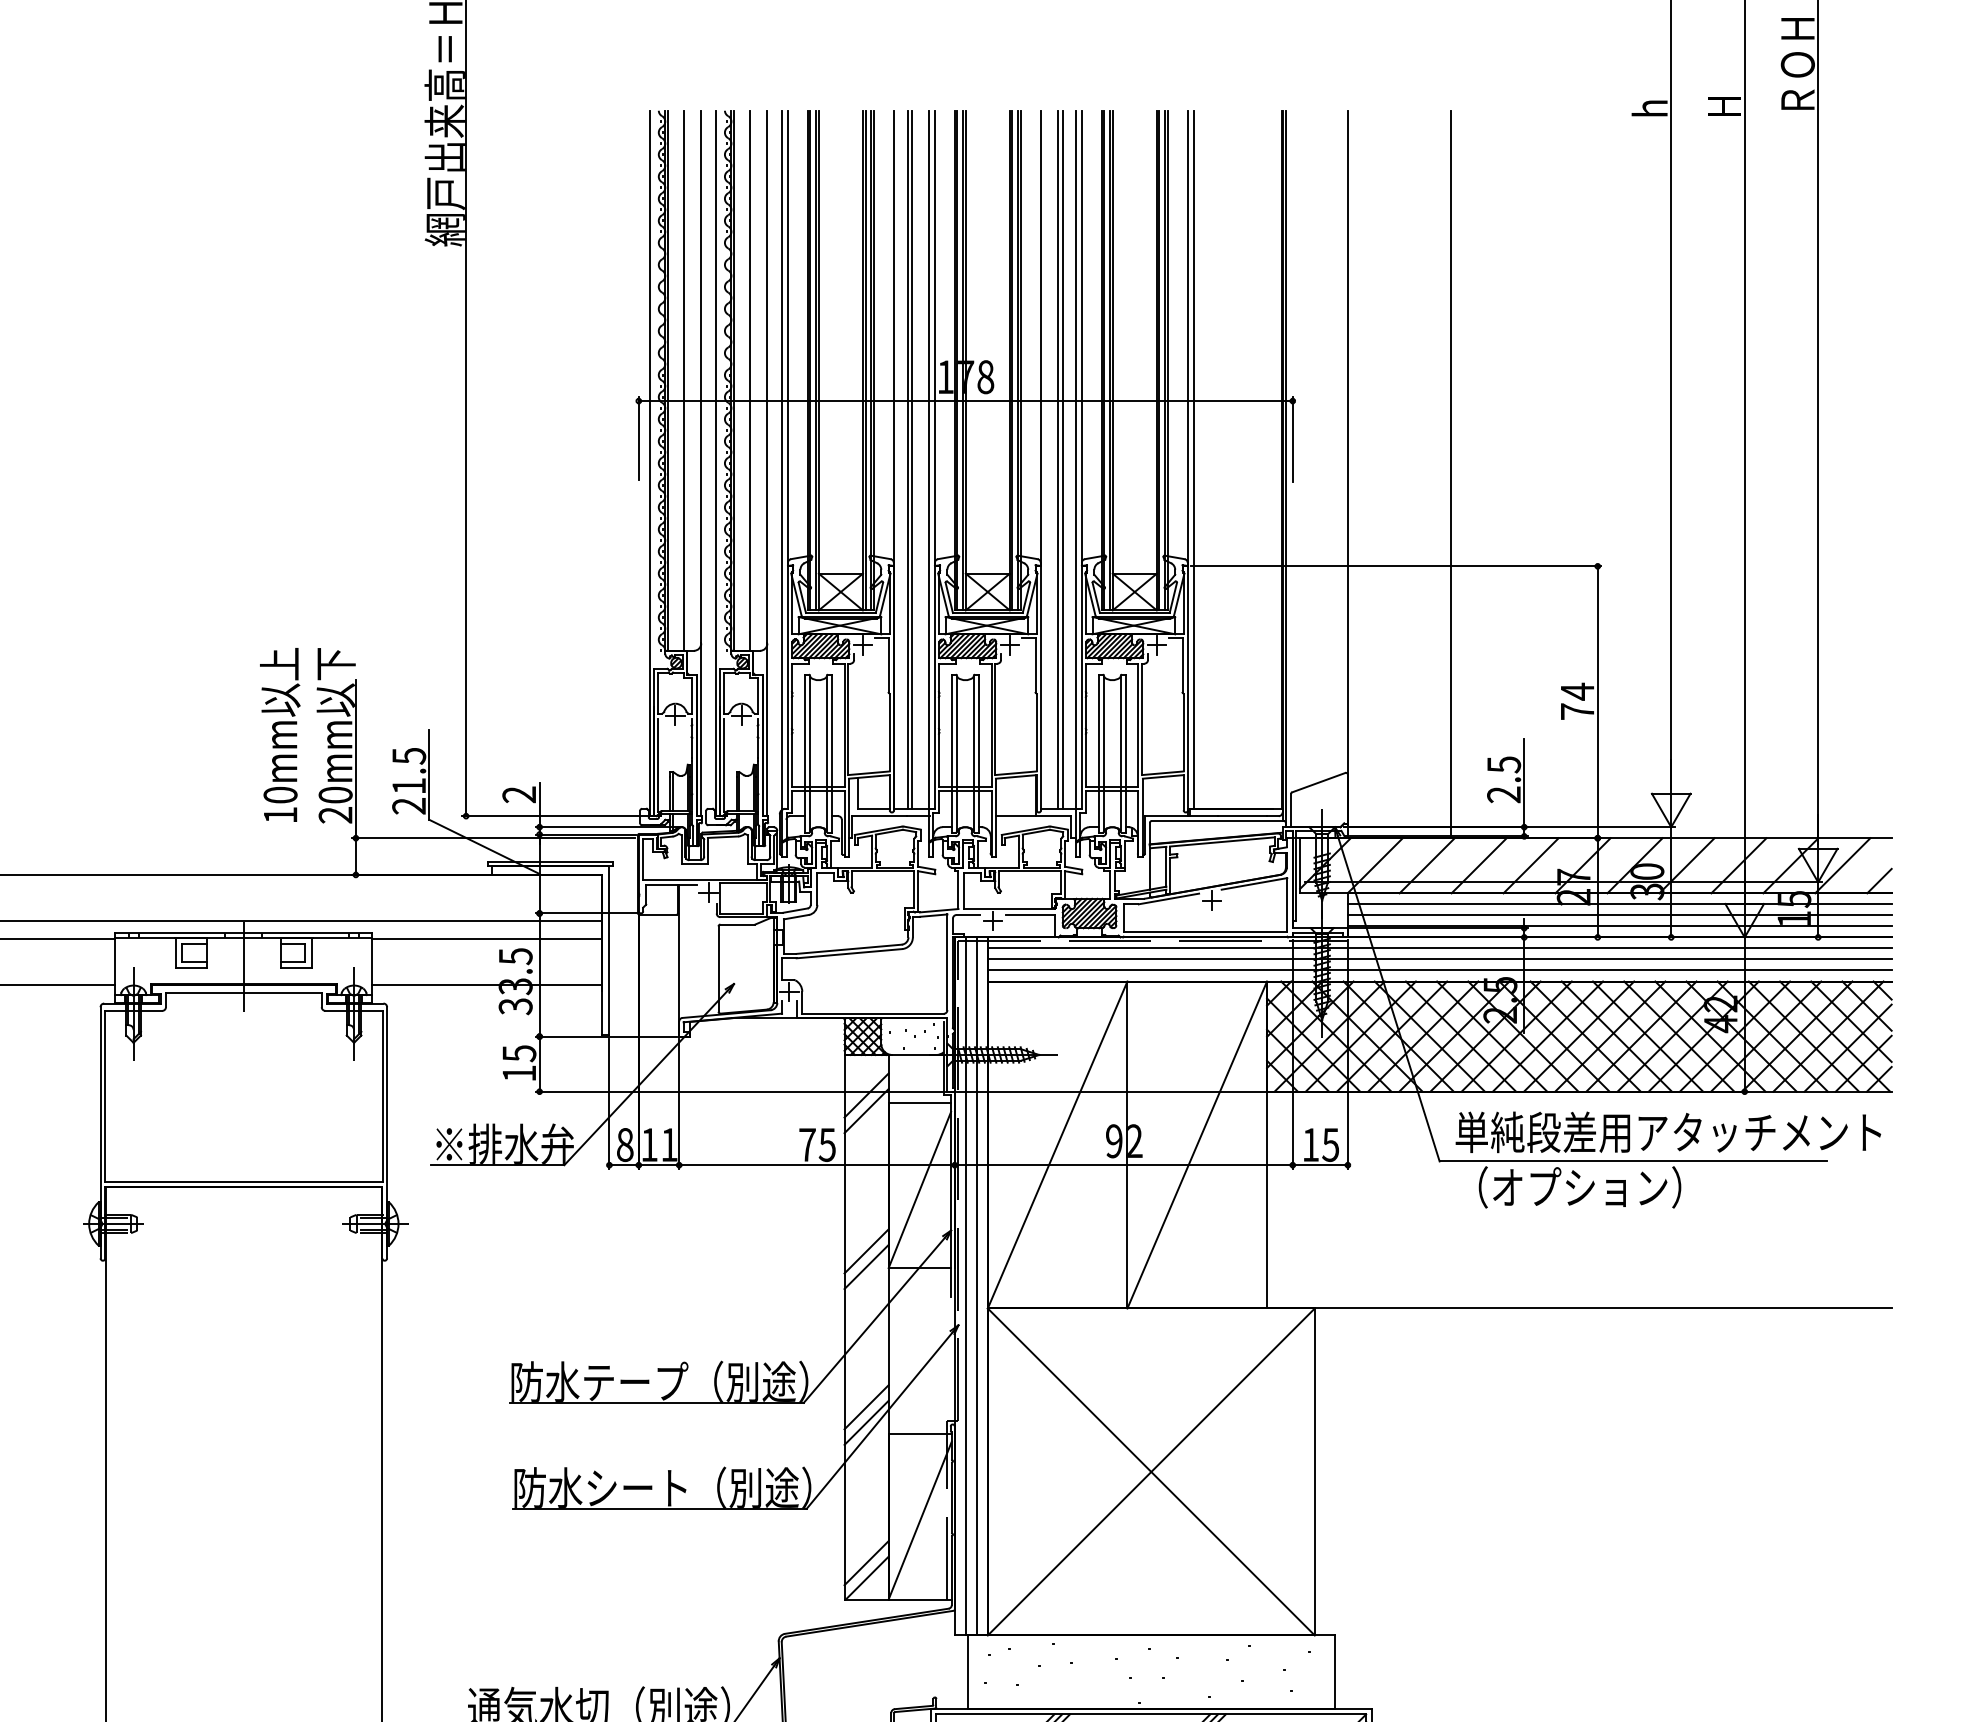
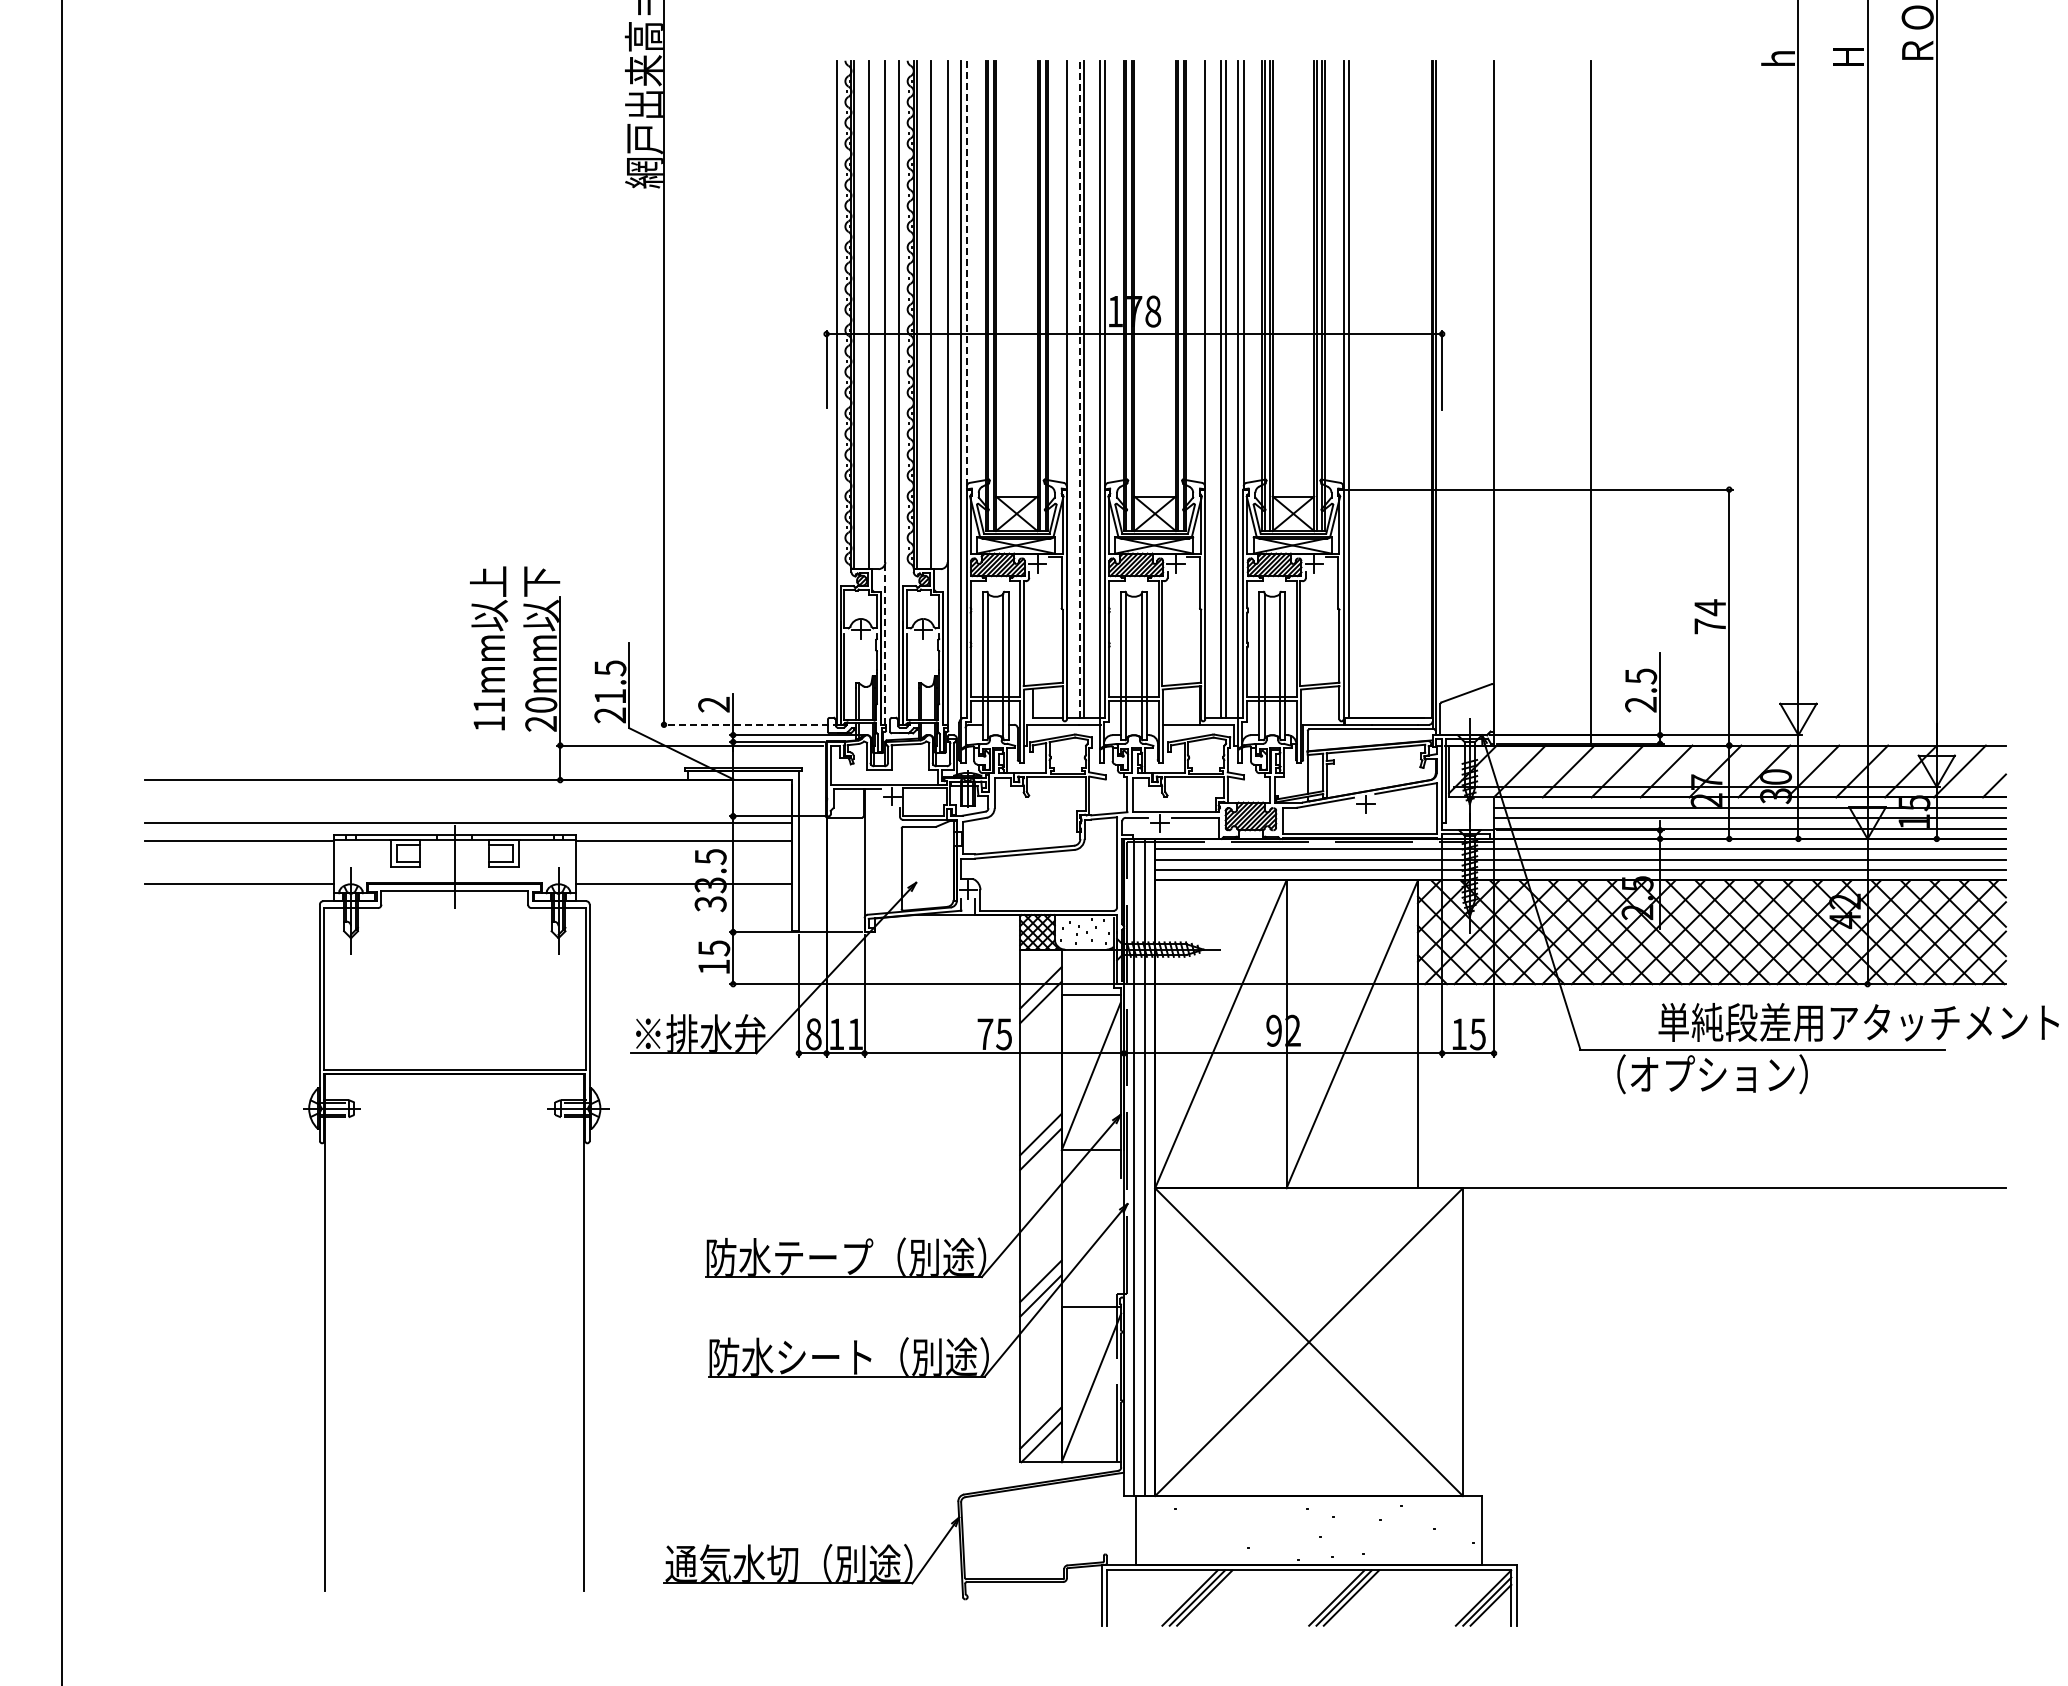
line: (787, 338) -> (966, 275), solid -> dashed
line: (907, 459) -> (1079, 389), solid -> dashed
line: (701, 729) -> (885, 643), solid -> dashed
text: (280, 794) -> (489, 704), 10mm -> 11mm
line: (557, 815) -> (750, 724), solid -> dashed
text: (1668, 1132) -> (1858, 1022), moved

